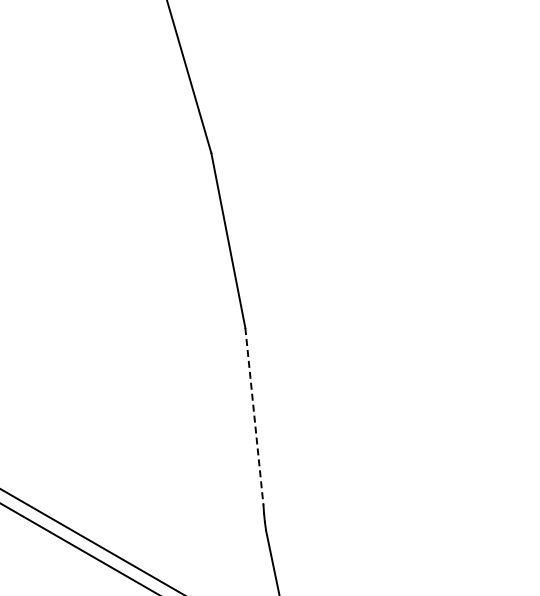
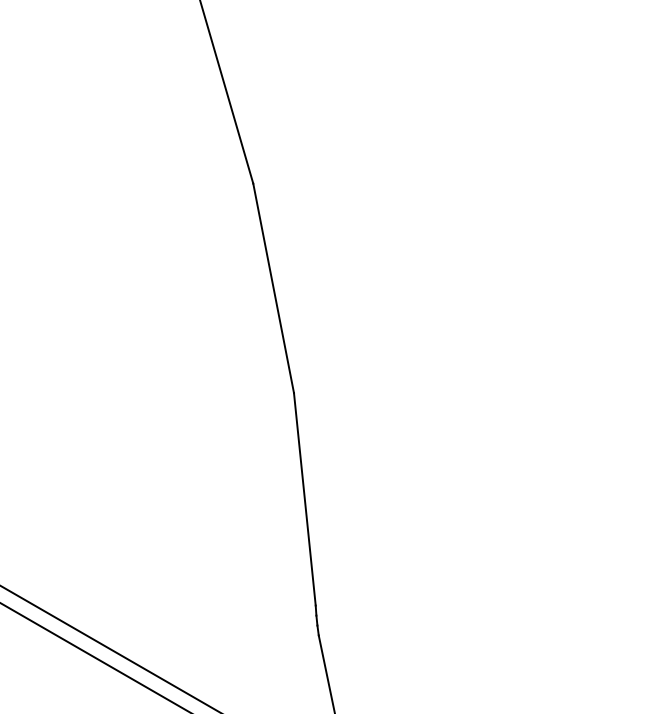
line: (254, 417) -> (304, 500), dashed -> solid

